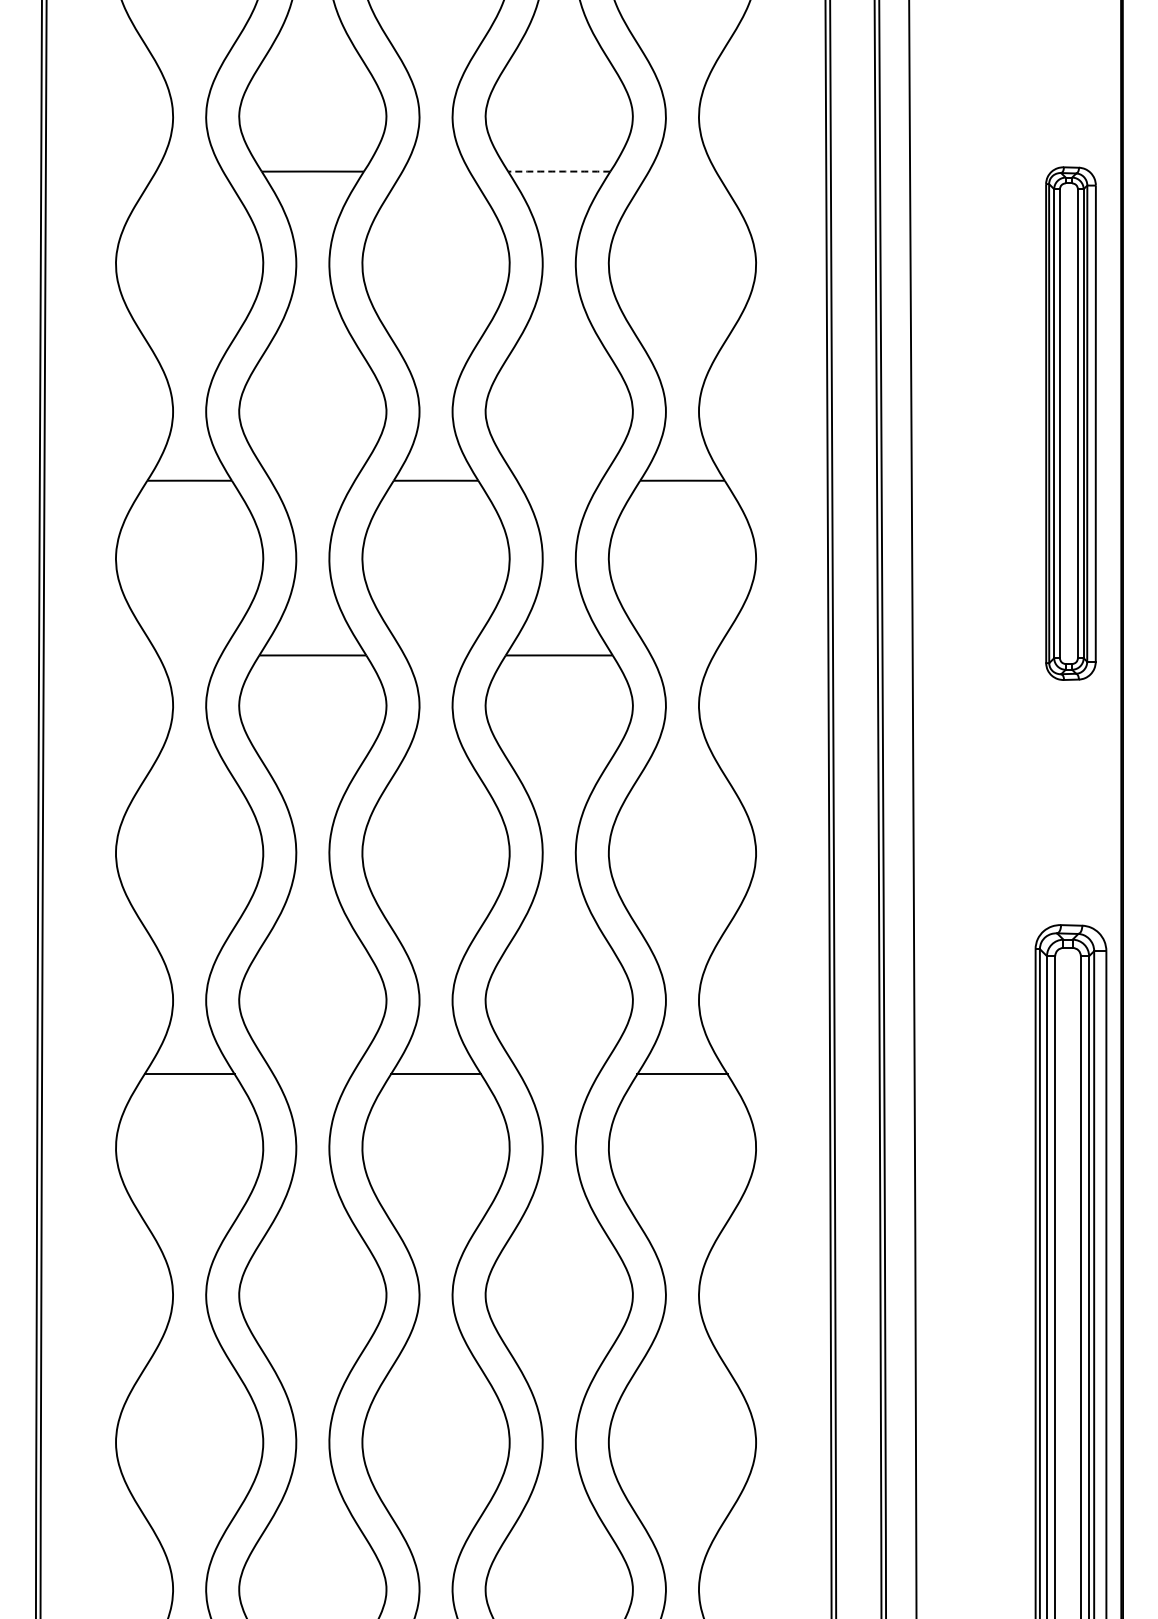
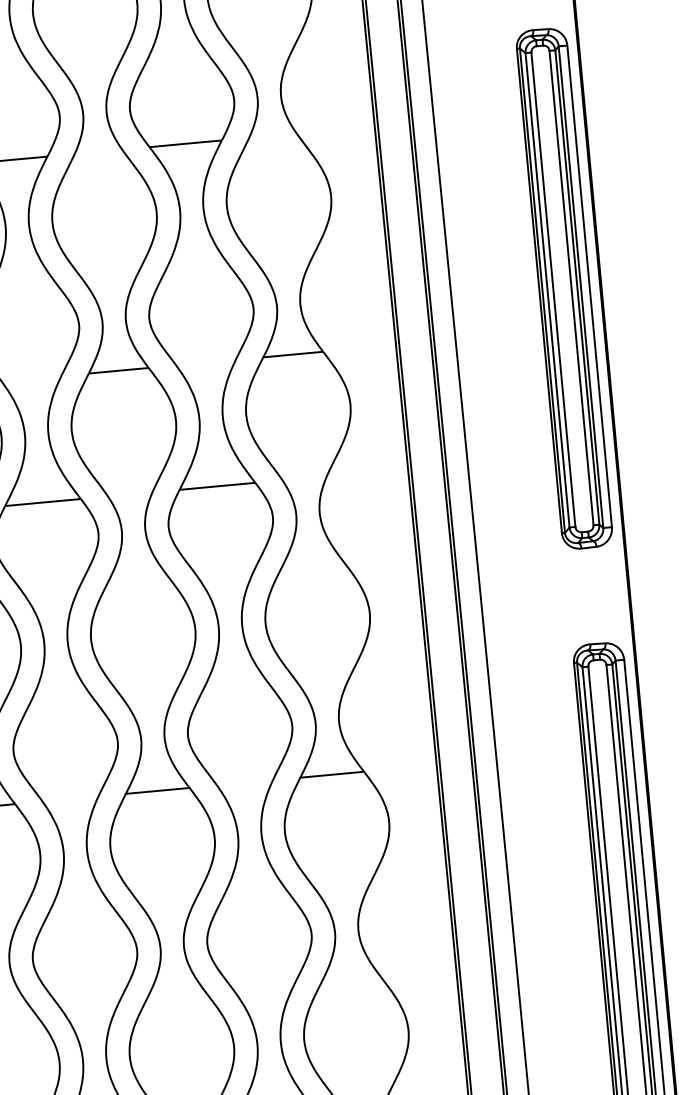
arc: (559, 171) -> (185, 143), dashed -> solid
part: (1070, 423) -> (564, 288), size x1.43

